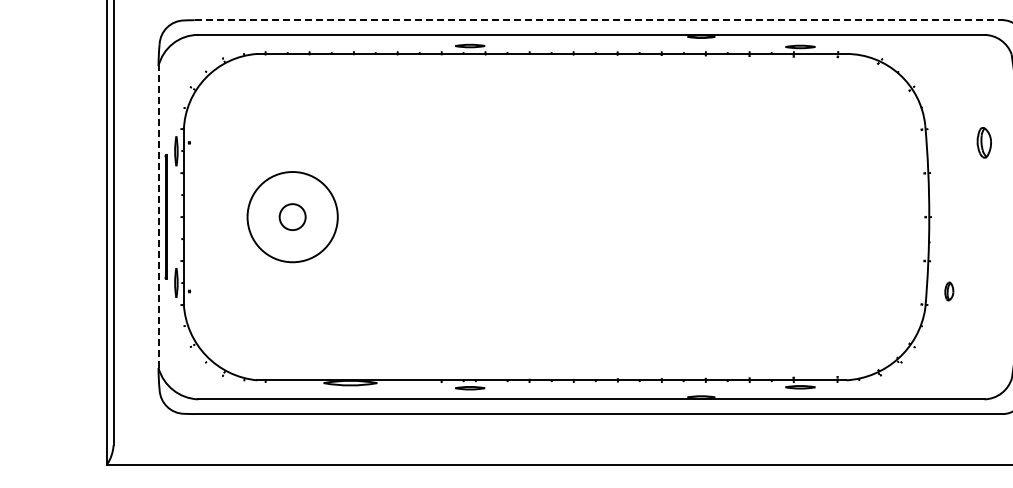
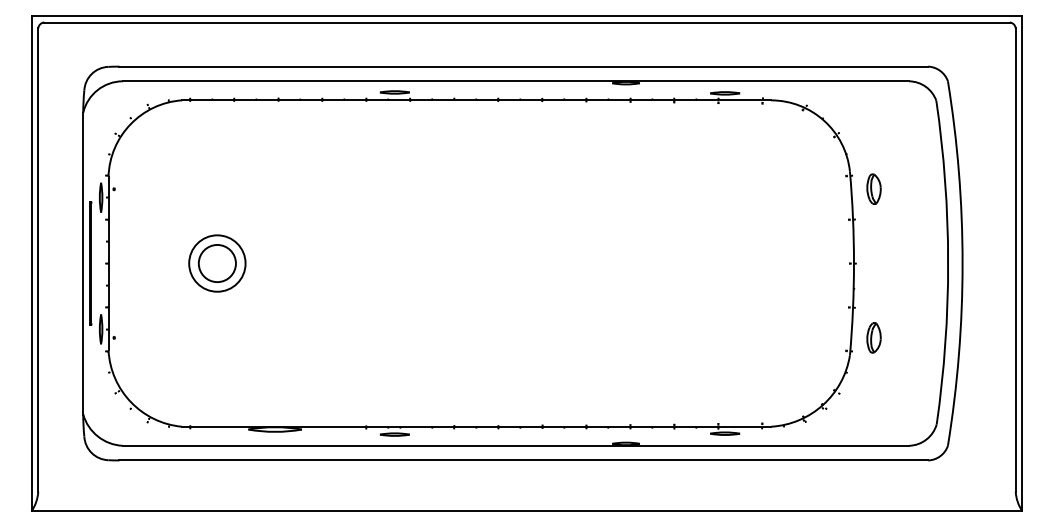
line: (599, 20) -> (524, 66), dashed -> solid
part: (983, 142) -> (873, 188), moved
line: (158, 217) -> (83, 263), dashed -> solid
circle: (291, 217) -> (216, 263), size x1.43
circle: (292, 217) -> (217, 263), size x0.62
part: (948, 291) -> (873, 337), size x1.67

